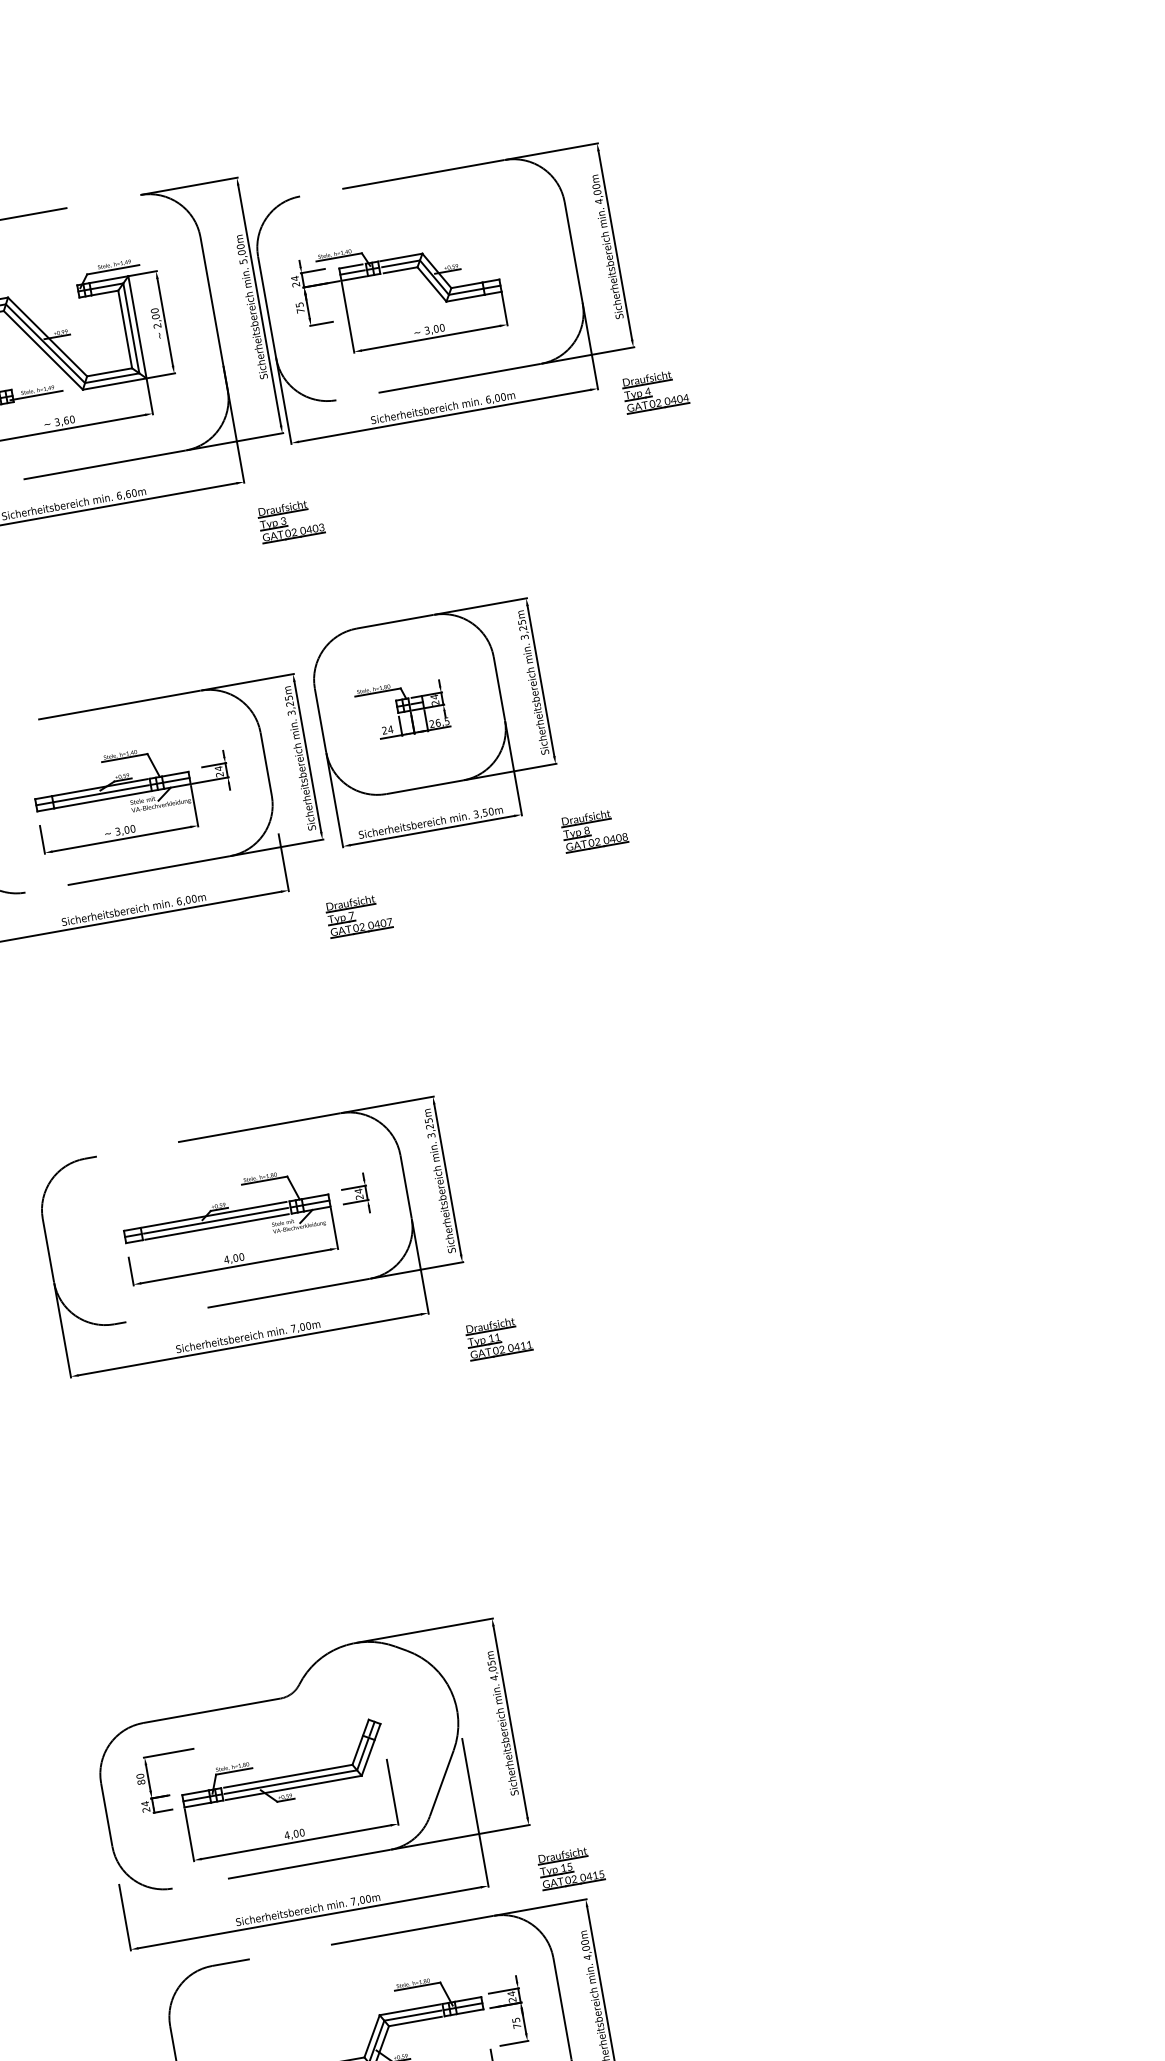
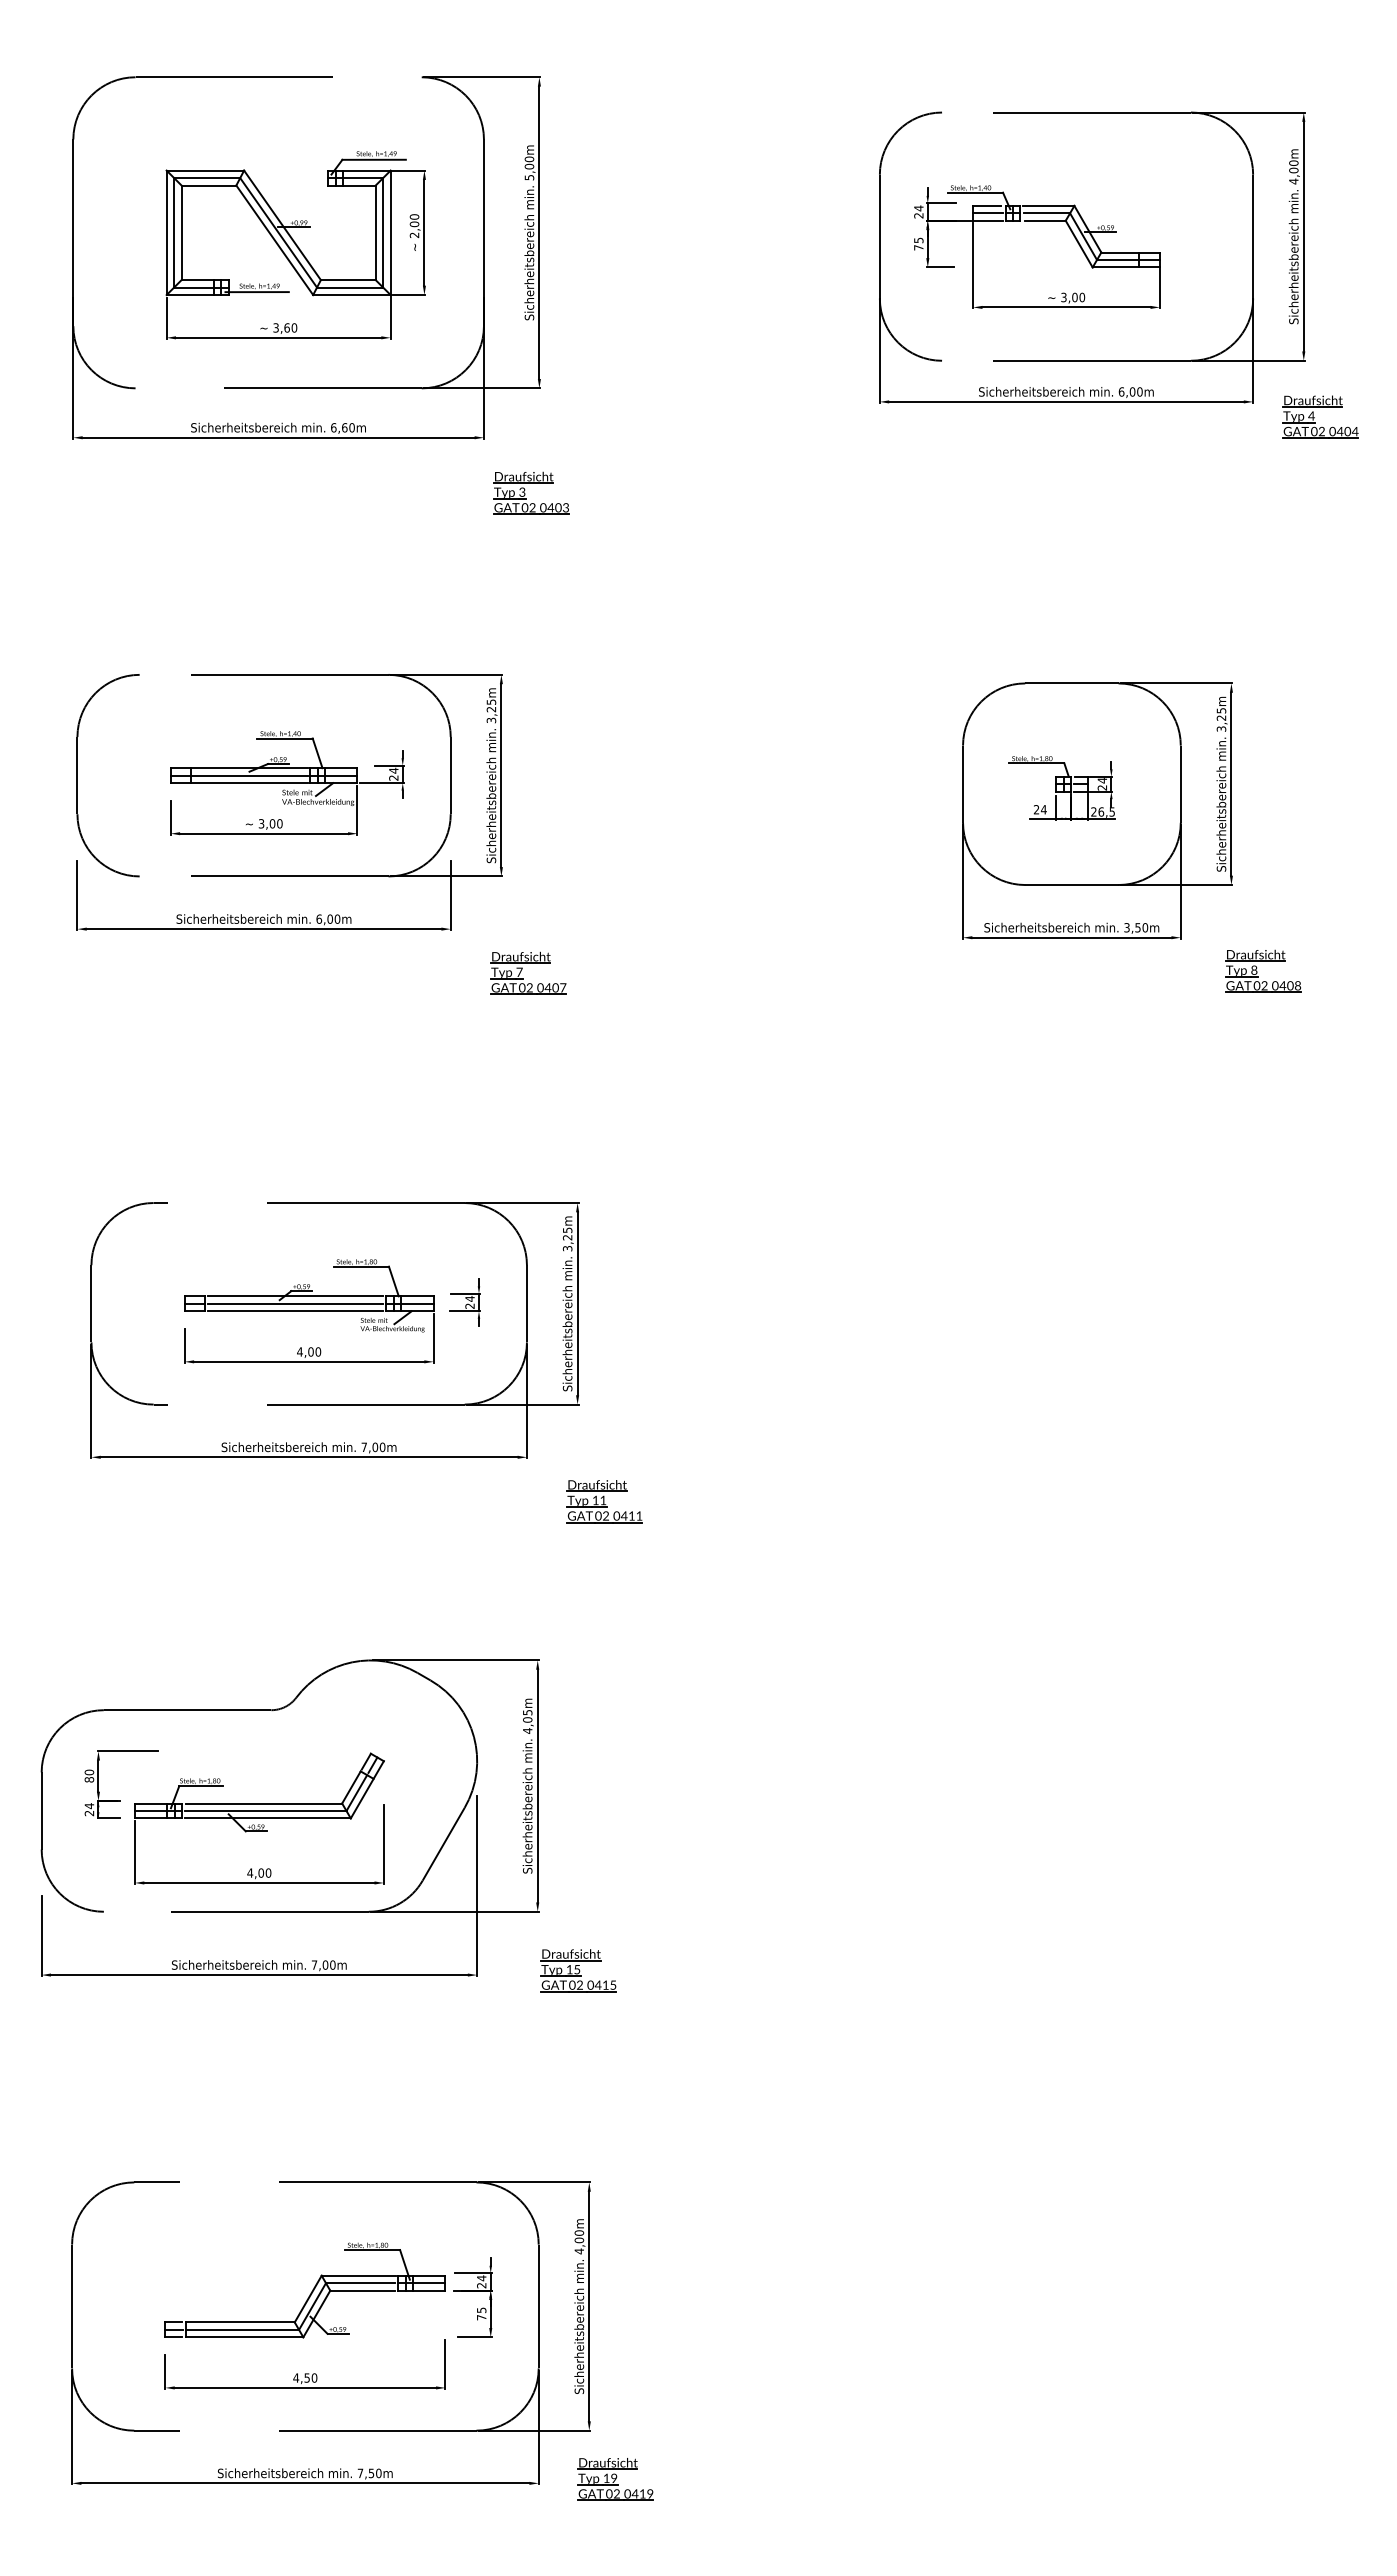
part: (467, 297) -> (1118, 267), moved
part: (466, 739) -> (1131, 837), moved
part: (343, 1779) -> (328, 1818), moved

